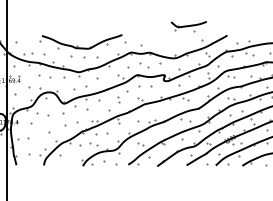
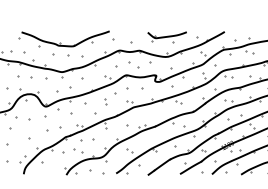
part: (188, 26) -> (166, 37), moved

